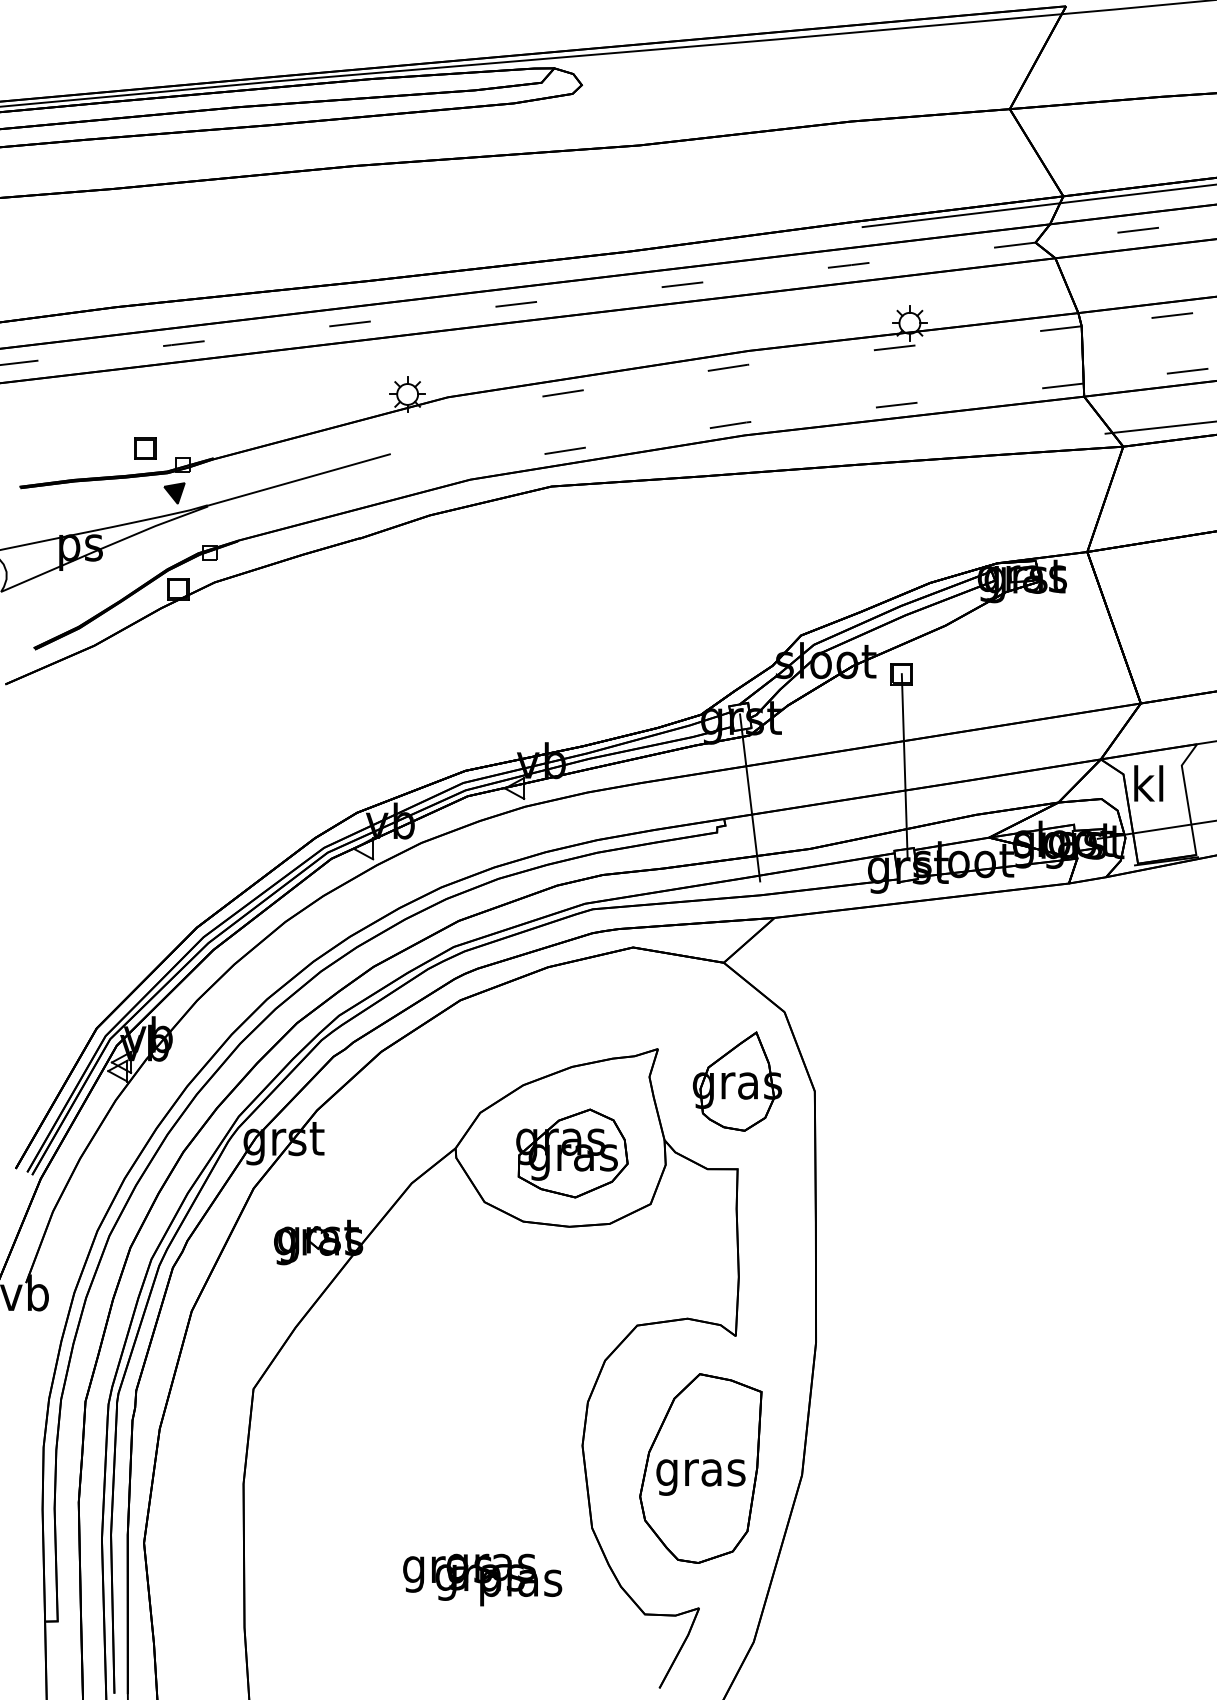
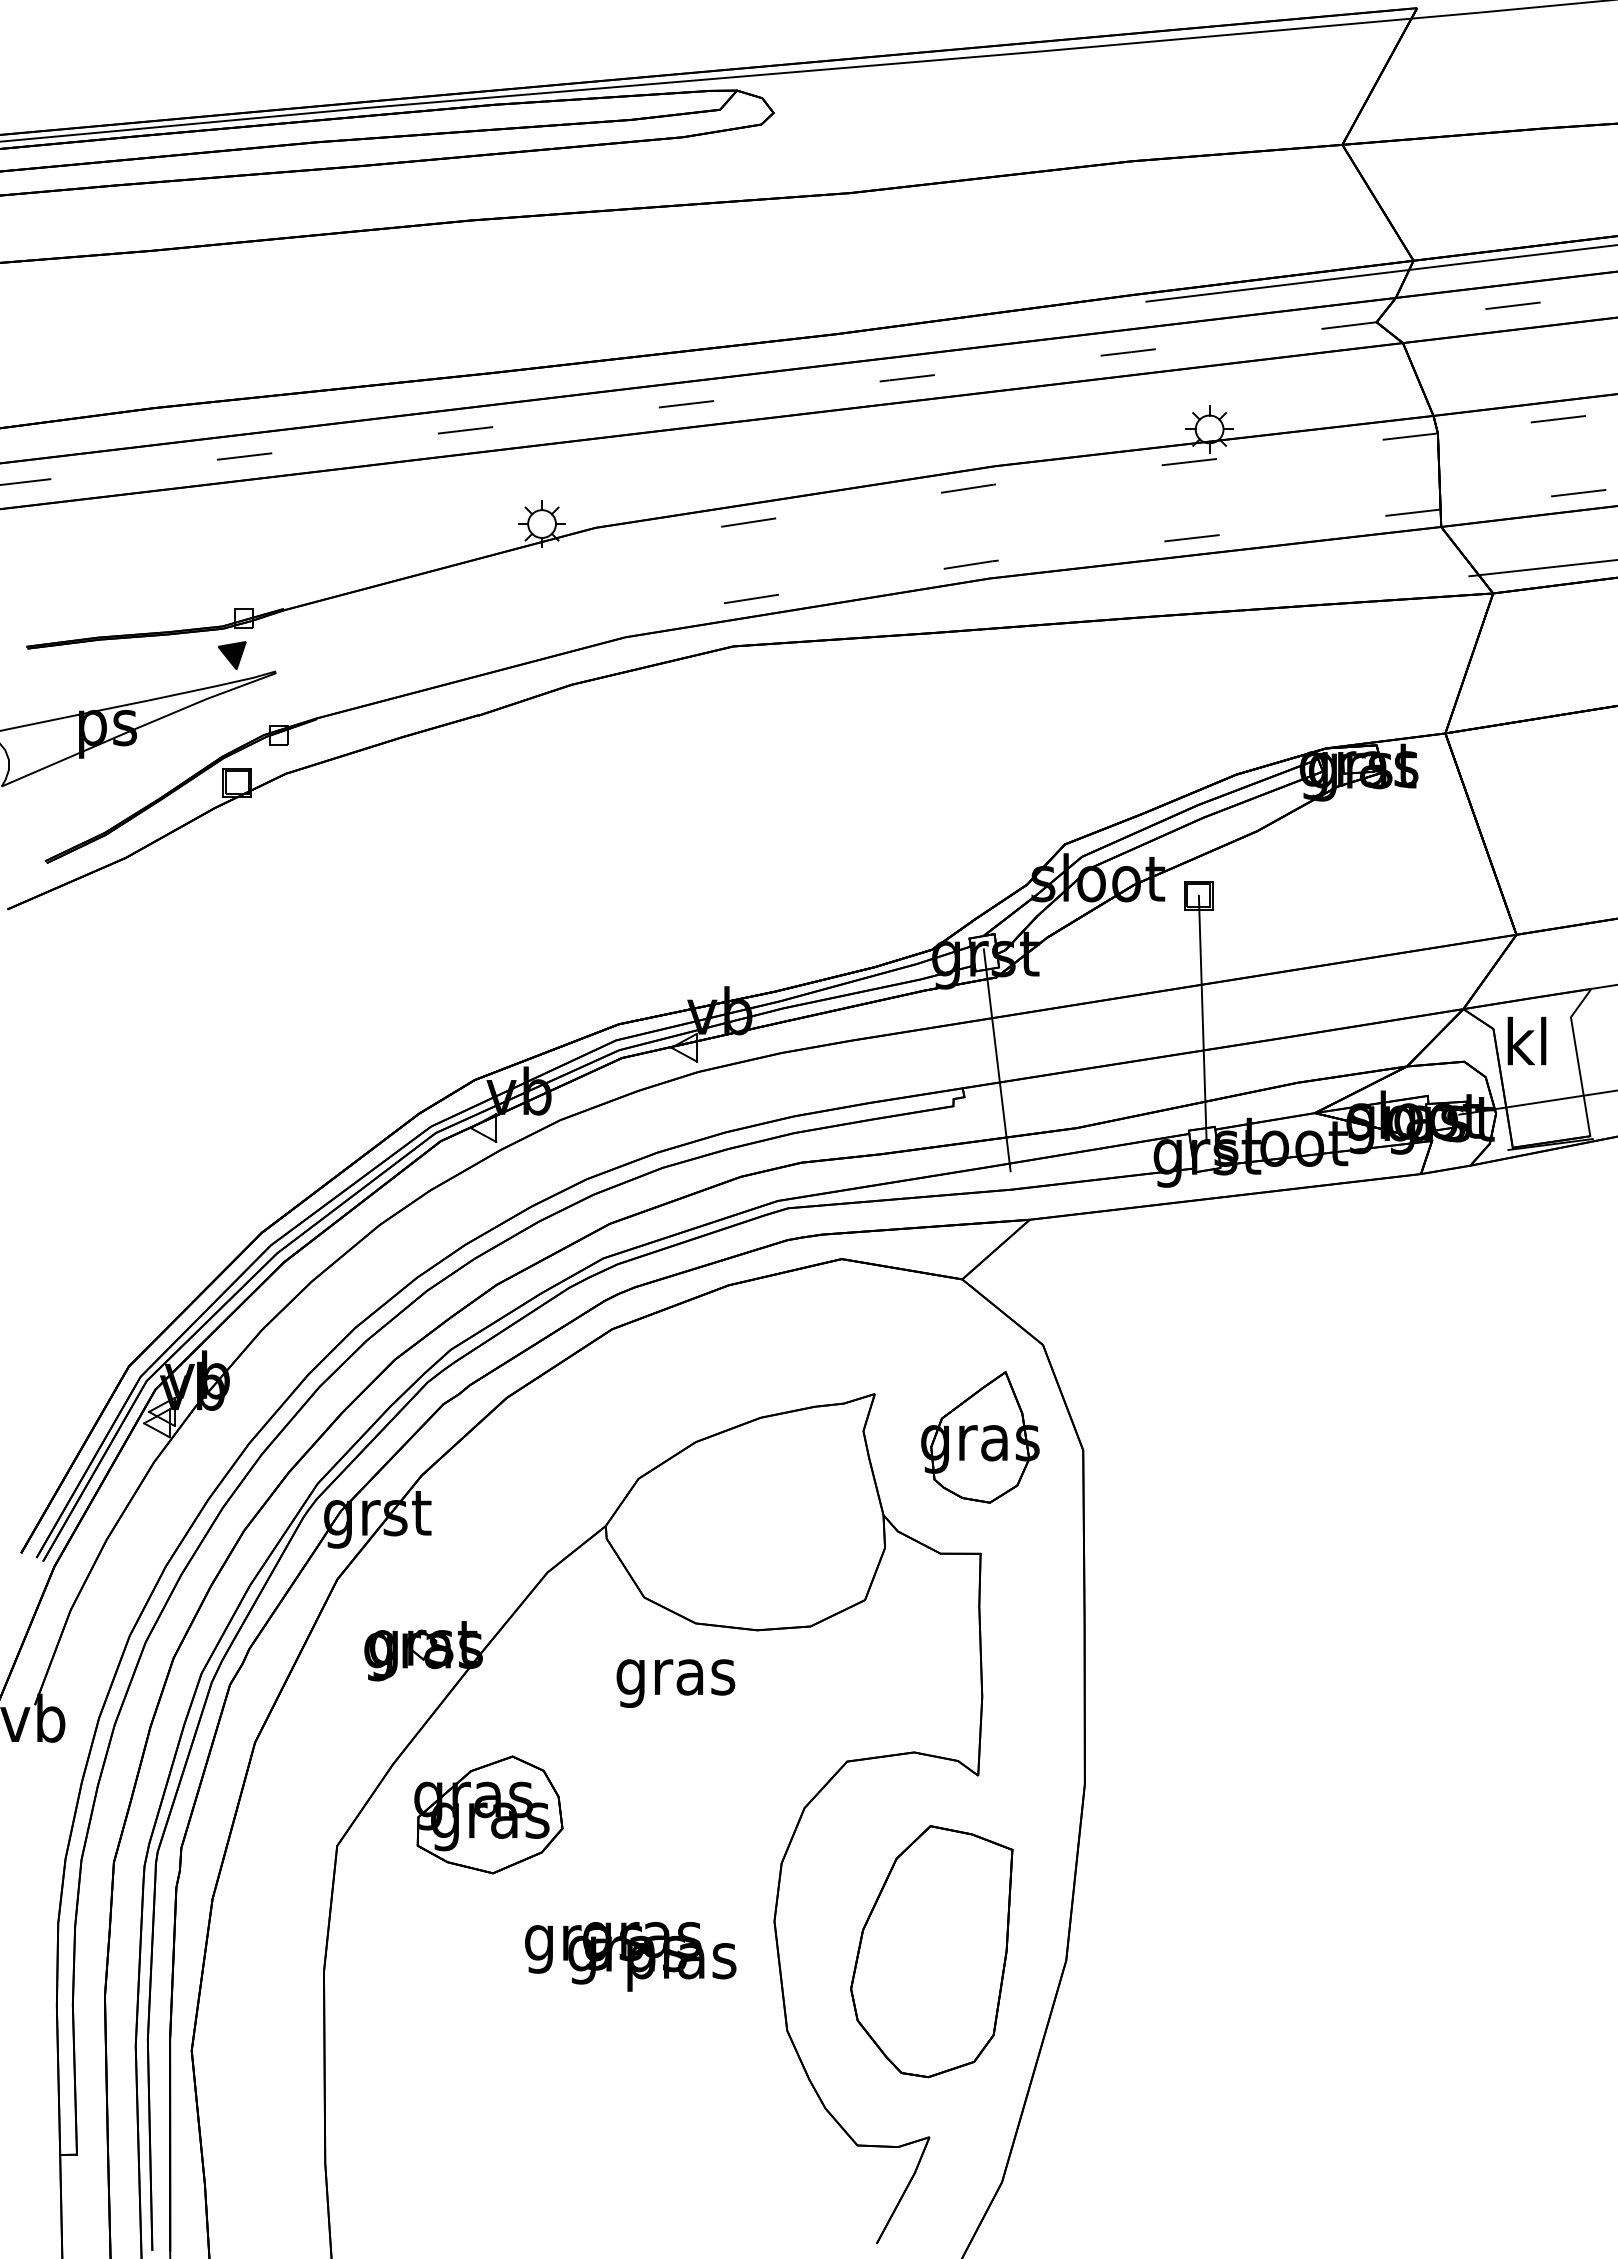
part: (144, 448) -> (192, 595), removed
line: (298, 479) -> (396, 637), removed
part: (572, 1153) -> (488, 1814), moved
text: (700, 1477) -> (675, 1683), moved
text: (482, 1579) -> (630, 1956), moved

